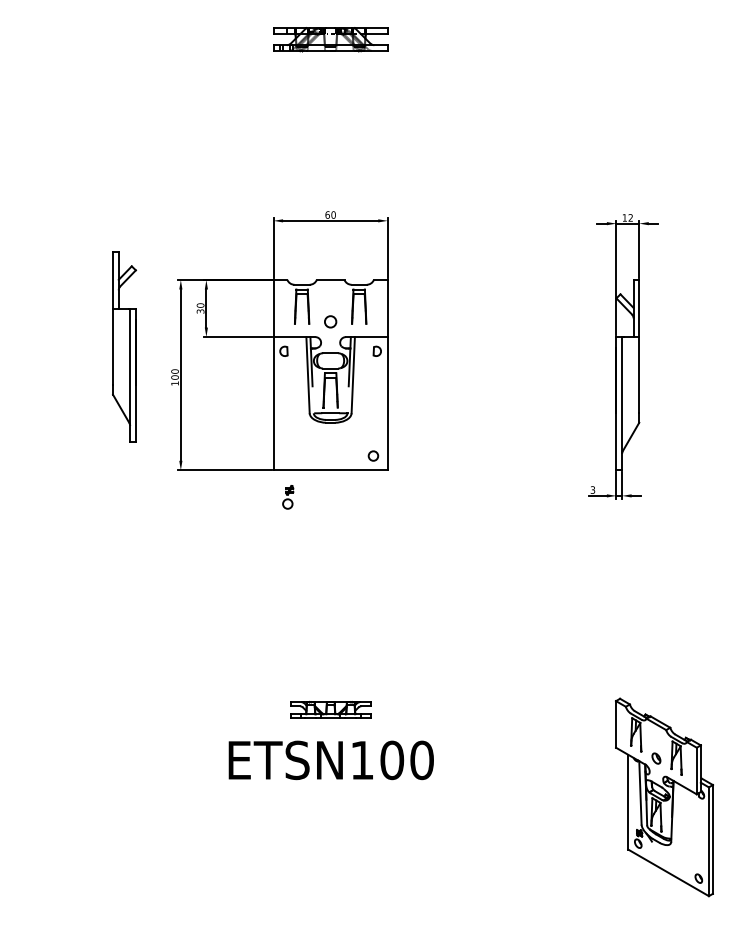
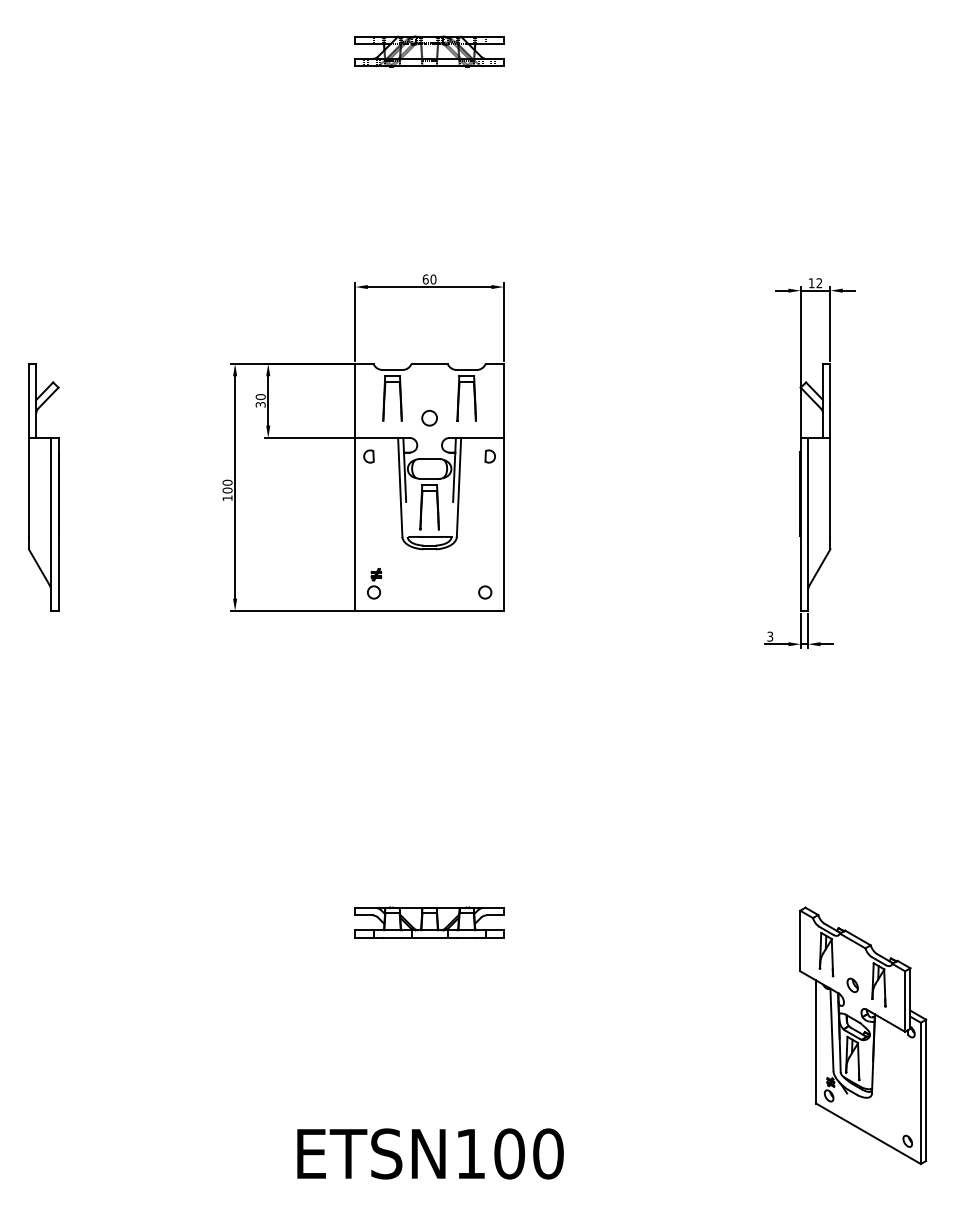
part: (124, 346) -> (43, 486), moved
part: (288, 497) -> (374, 583), moved
part: (330, 709) -> (429, 921), size x1.43
text: (330, 760) -> (429, 1154), moved

